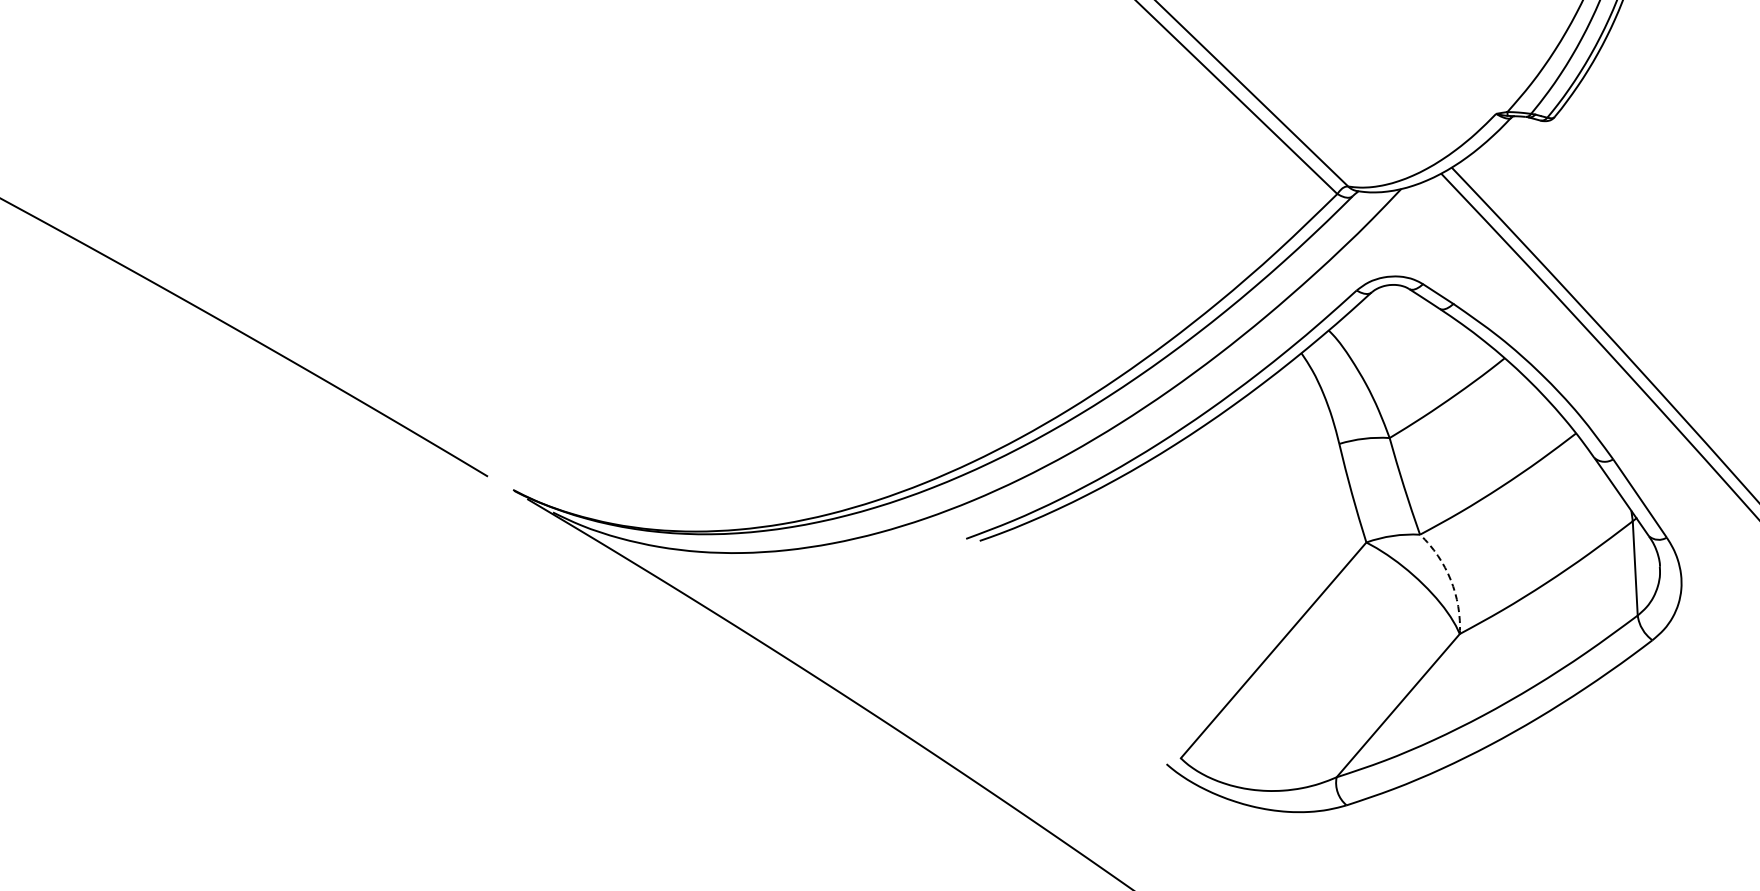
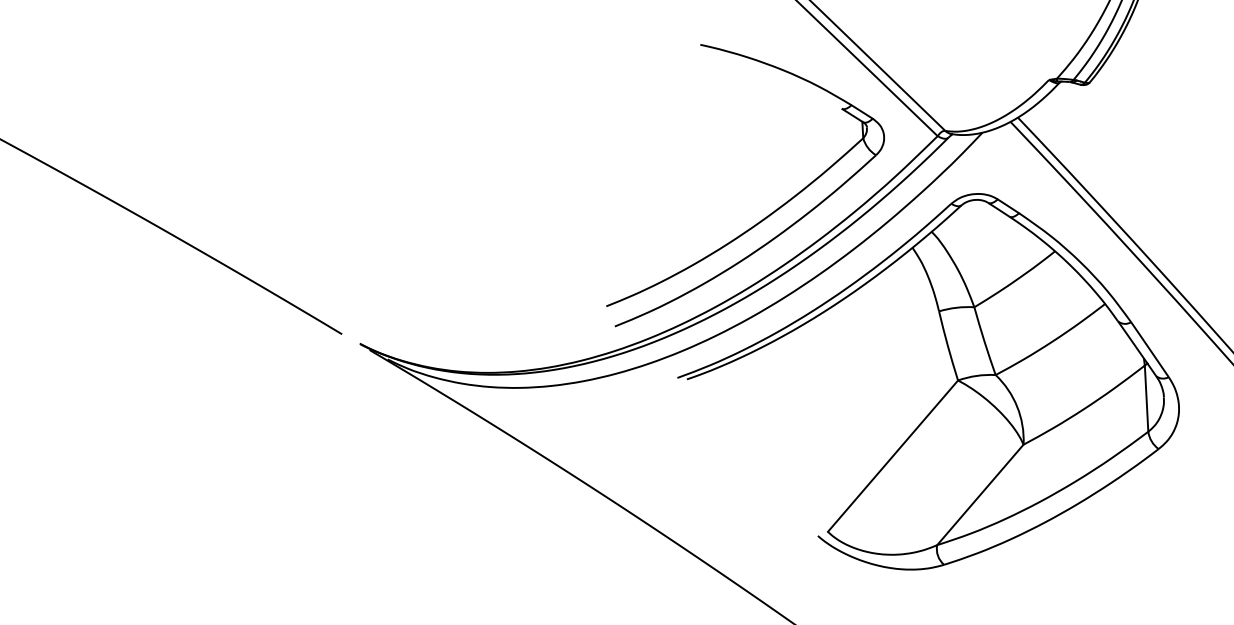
part: (1093, 308) -> (766, 216), added
arc: (1450, 580) -> (1017, 407), dashed -> solid

